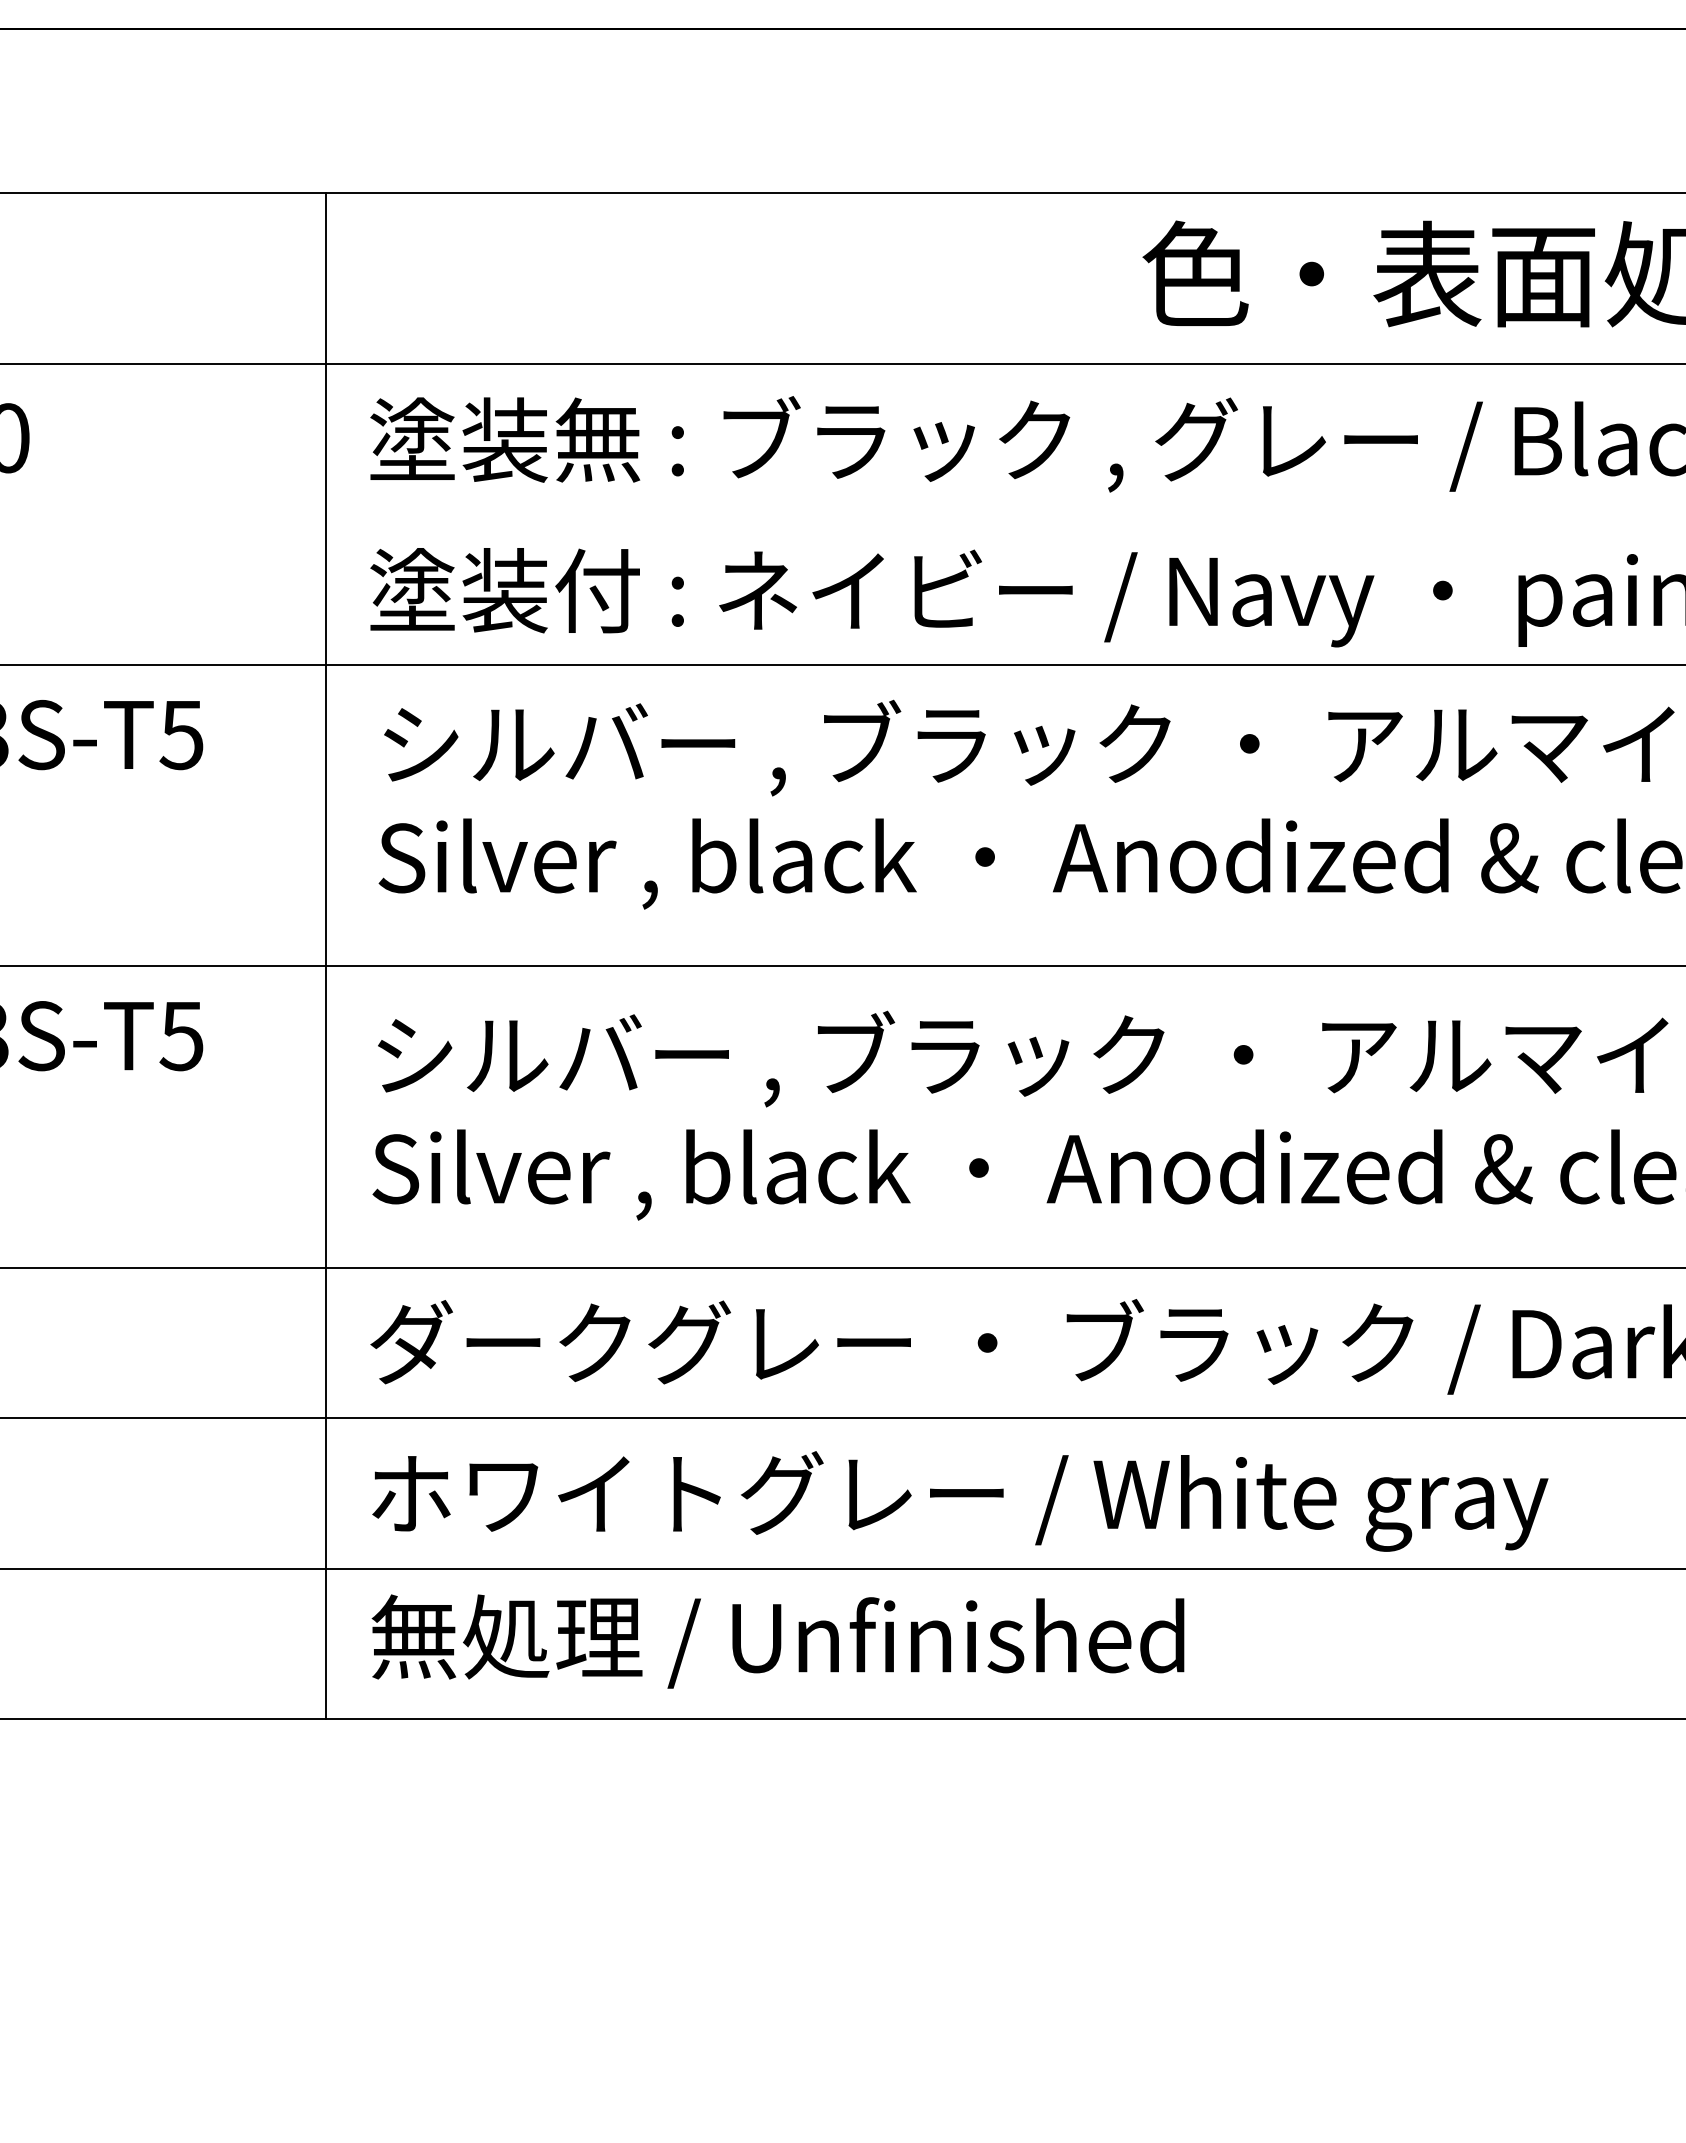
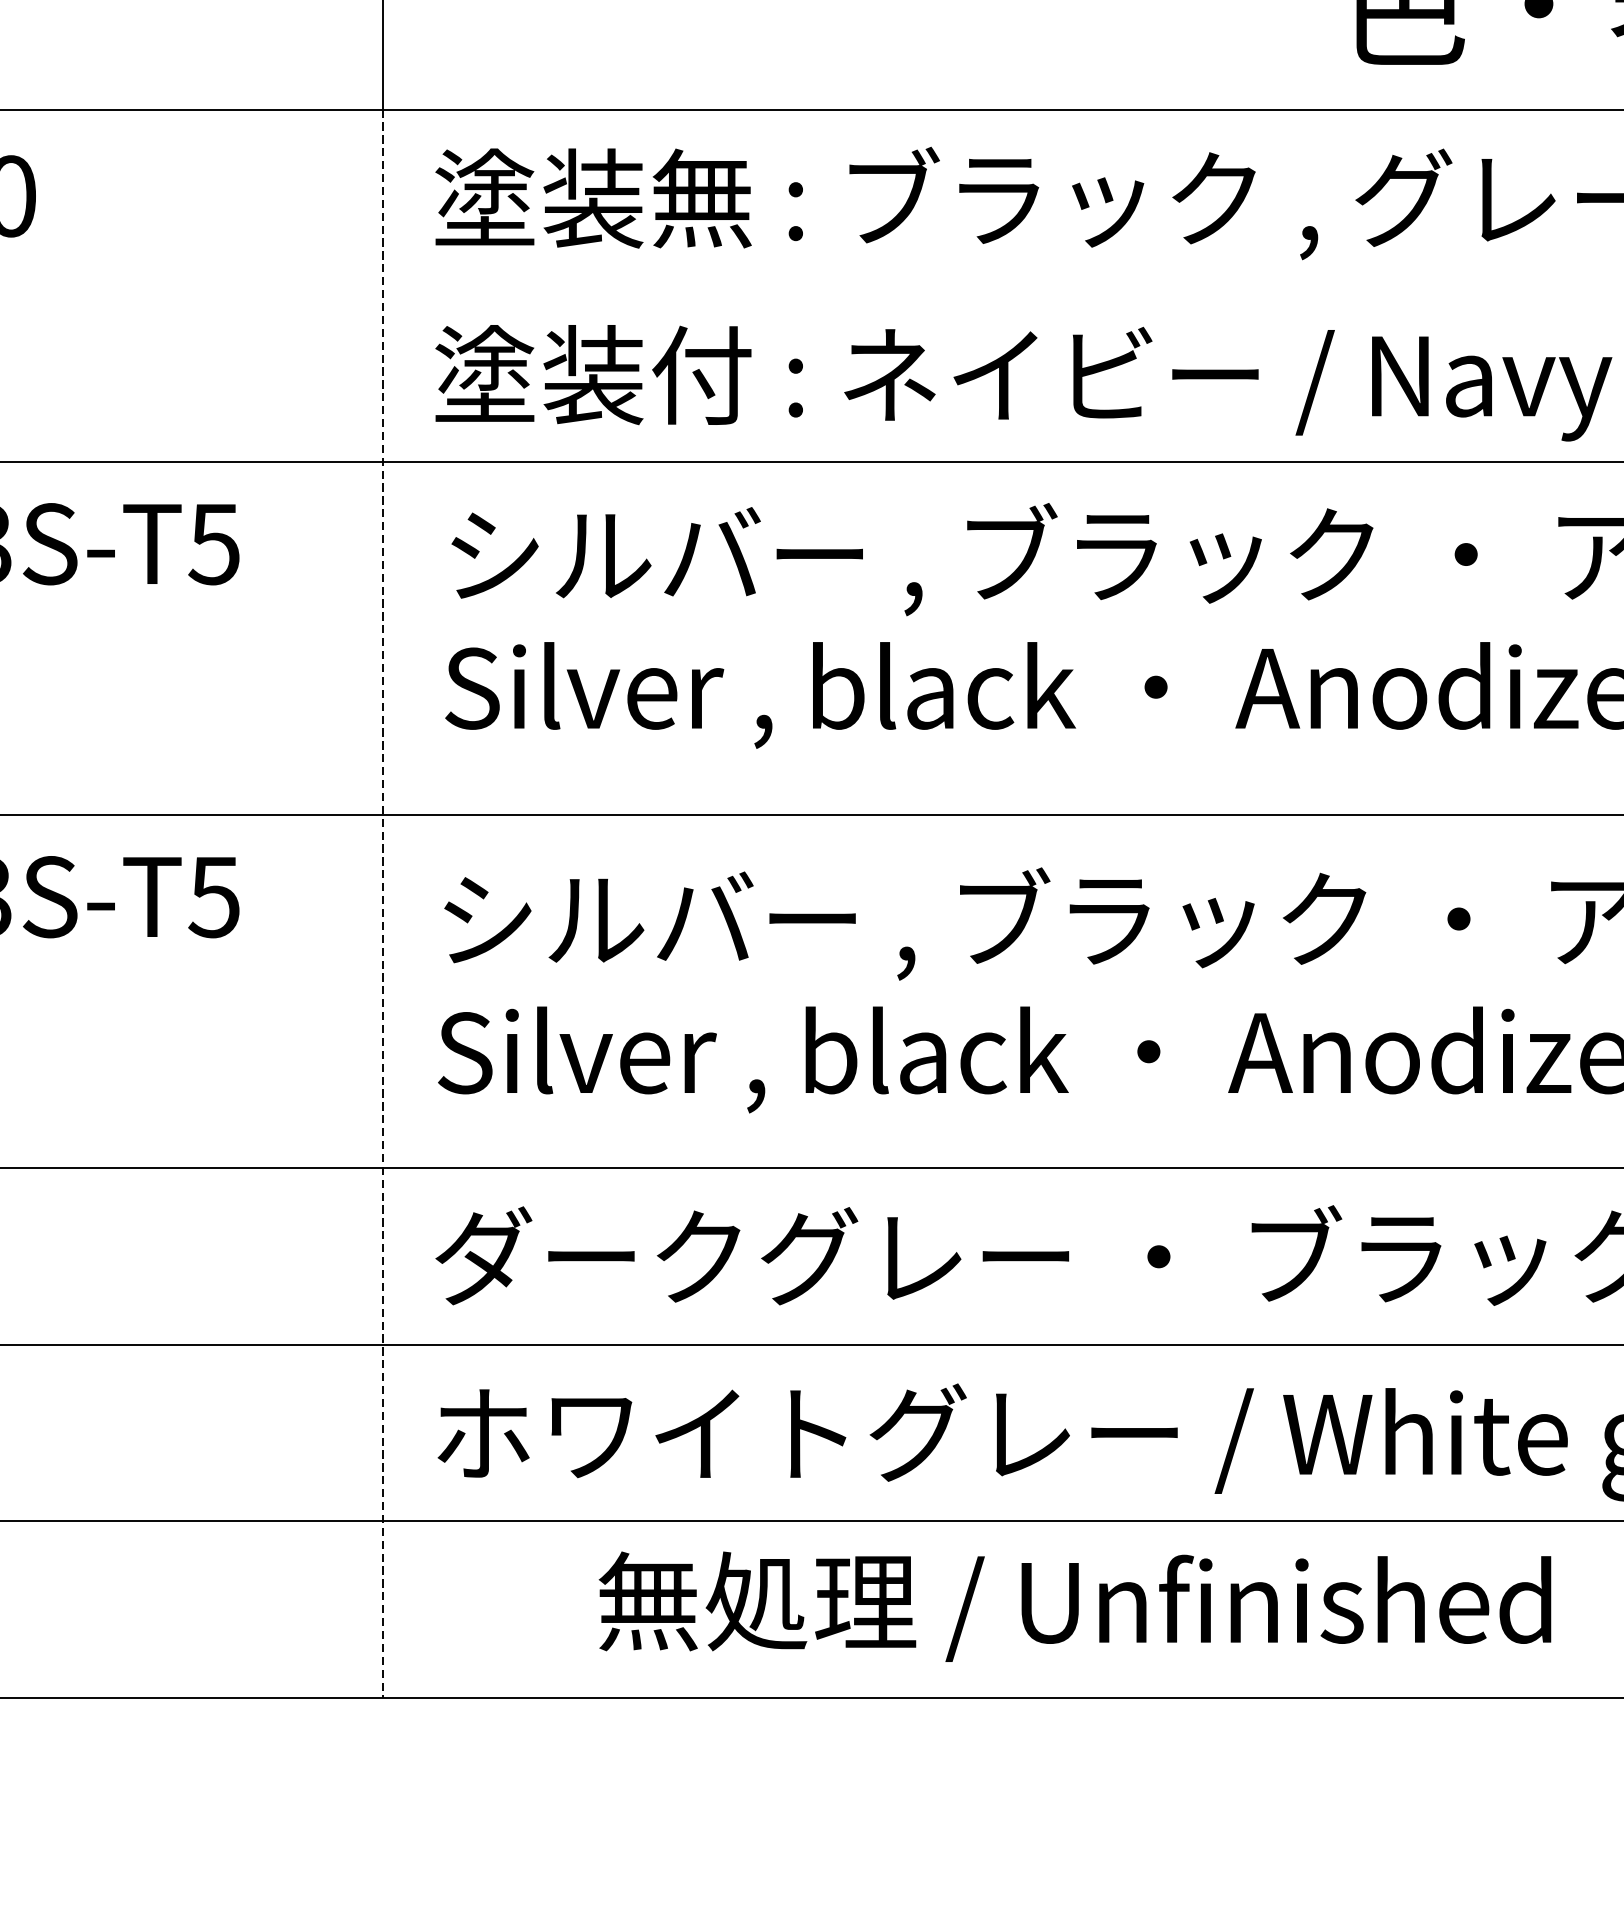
line: (325, 1041) -> (382, 903), solid -> dashed
text: (777, 1641) -> (1074, 1606), moved

